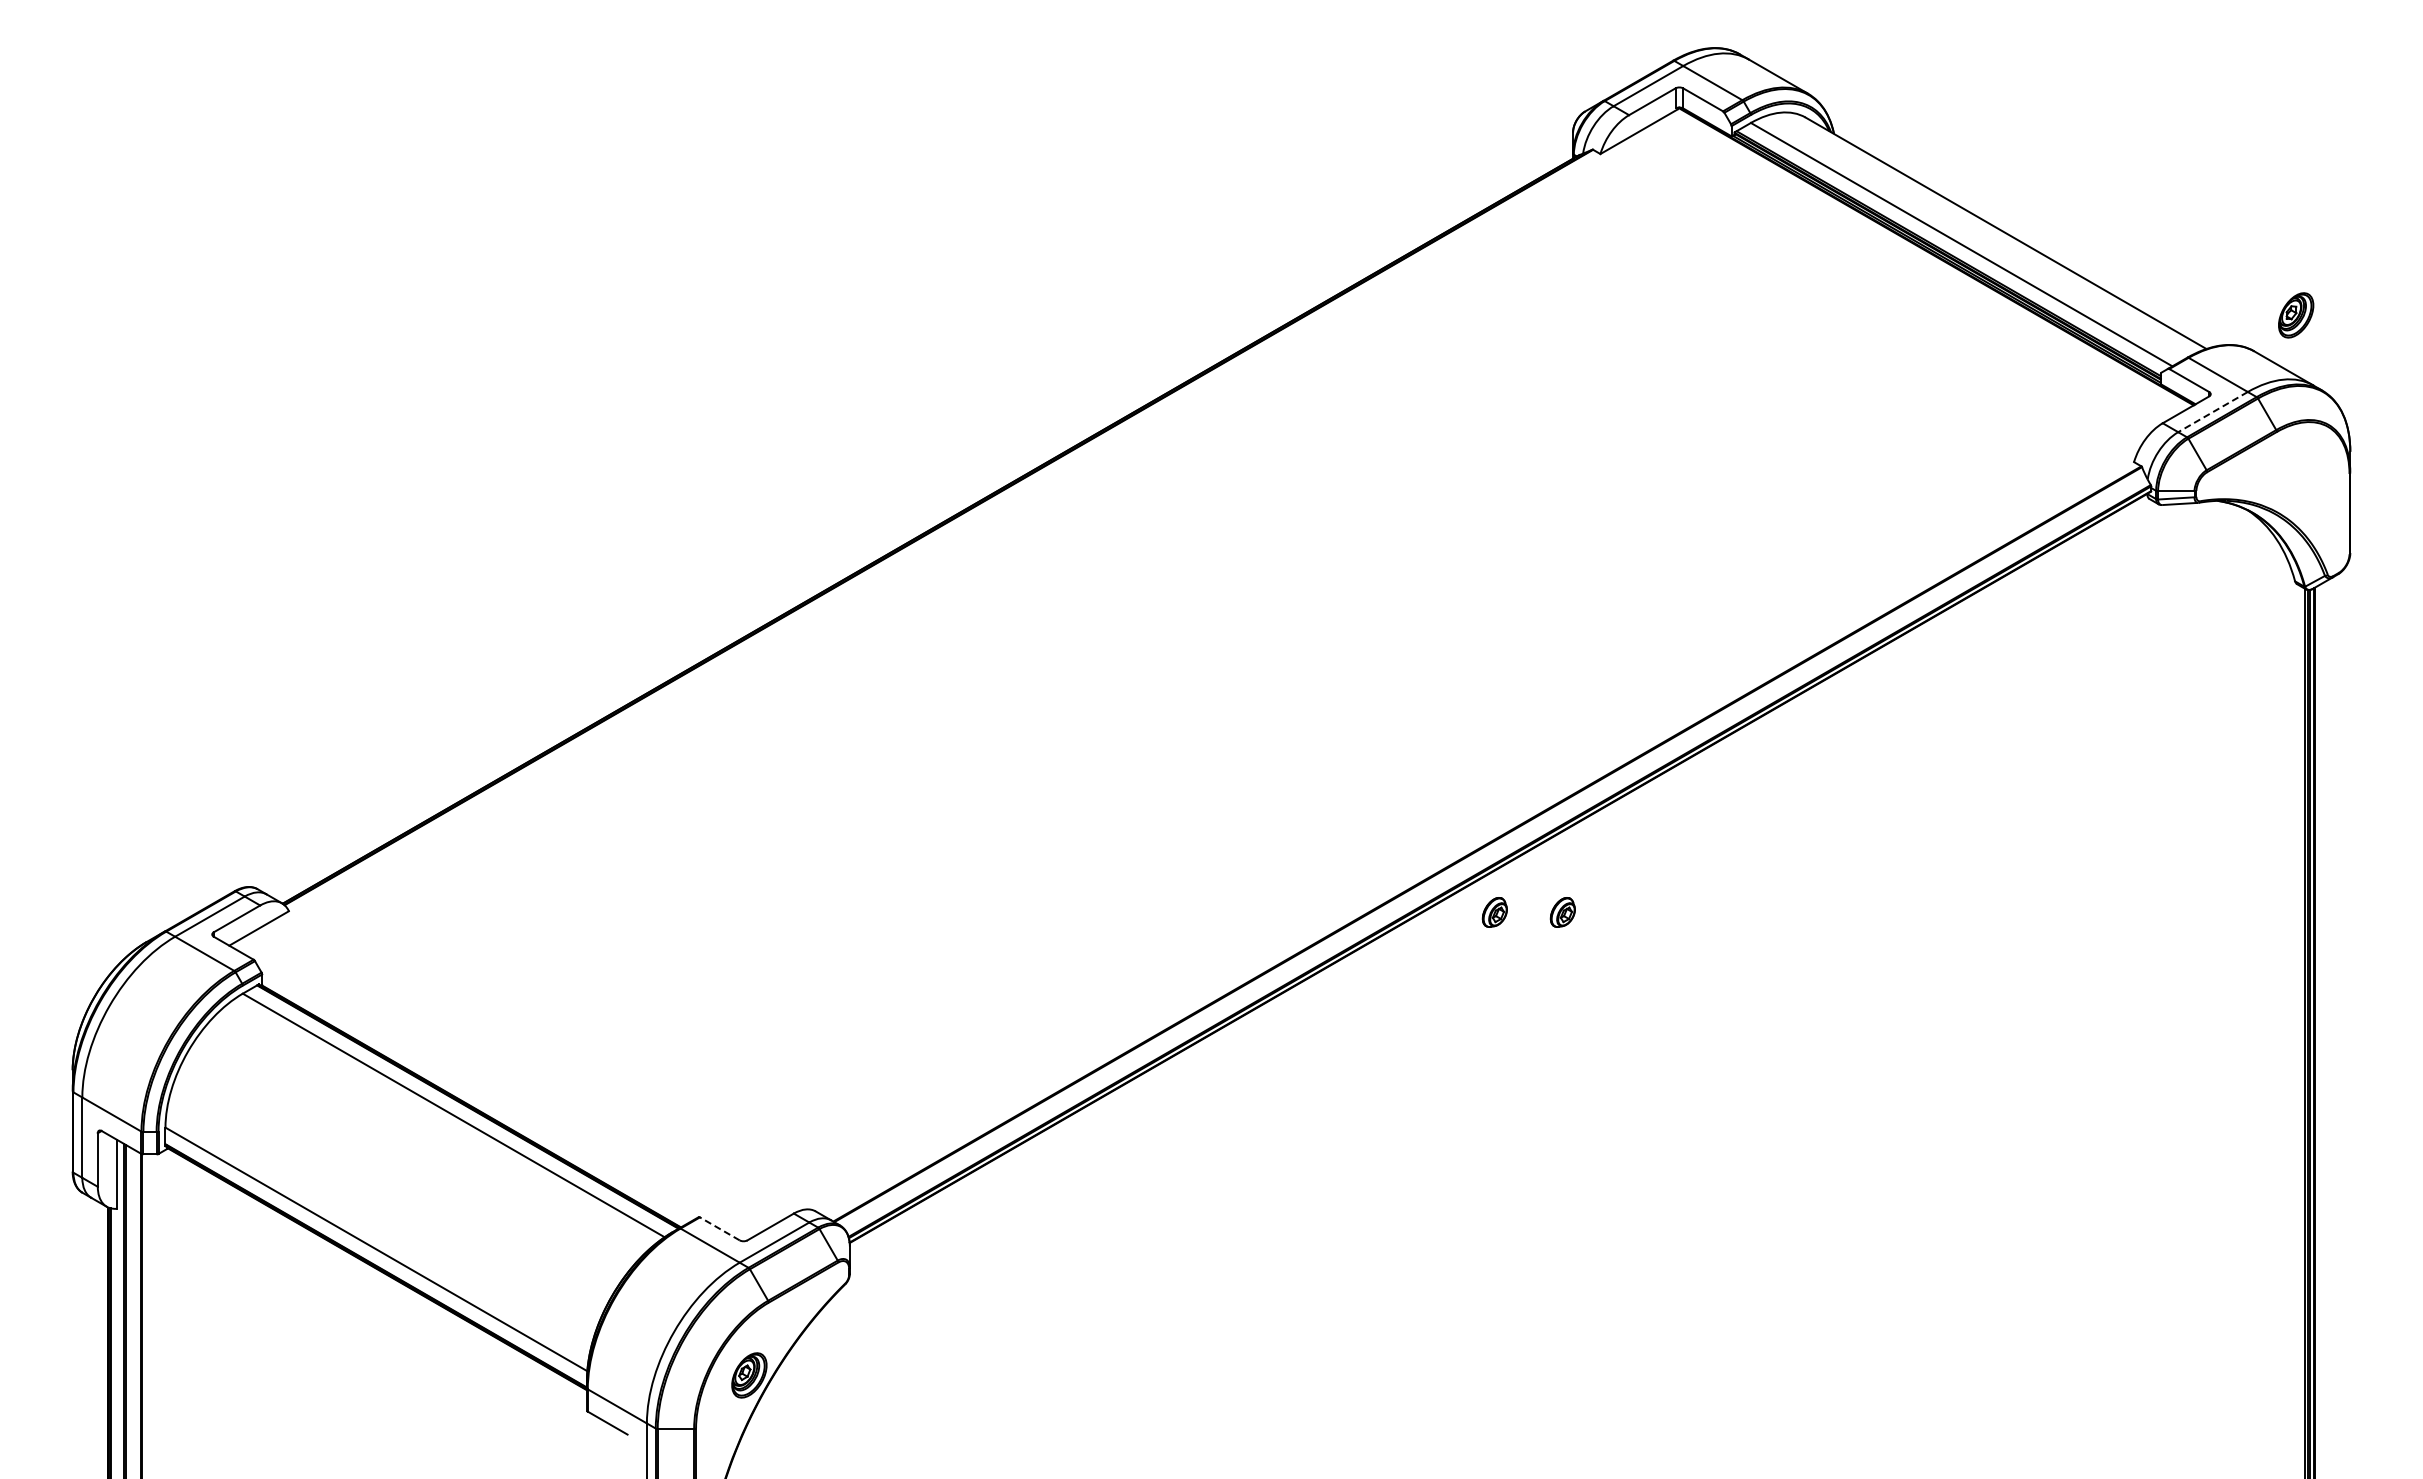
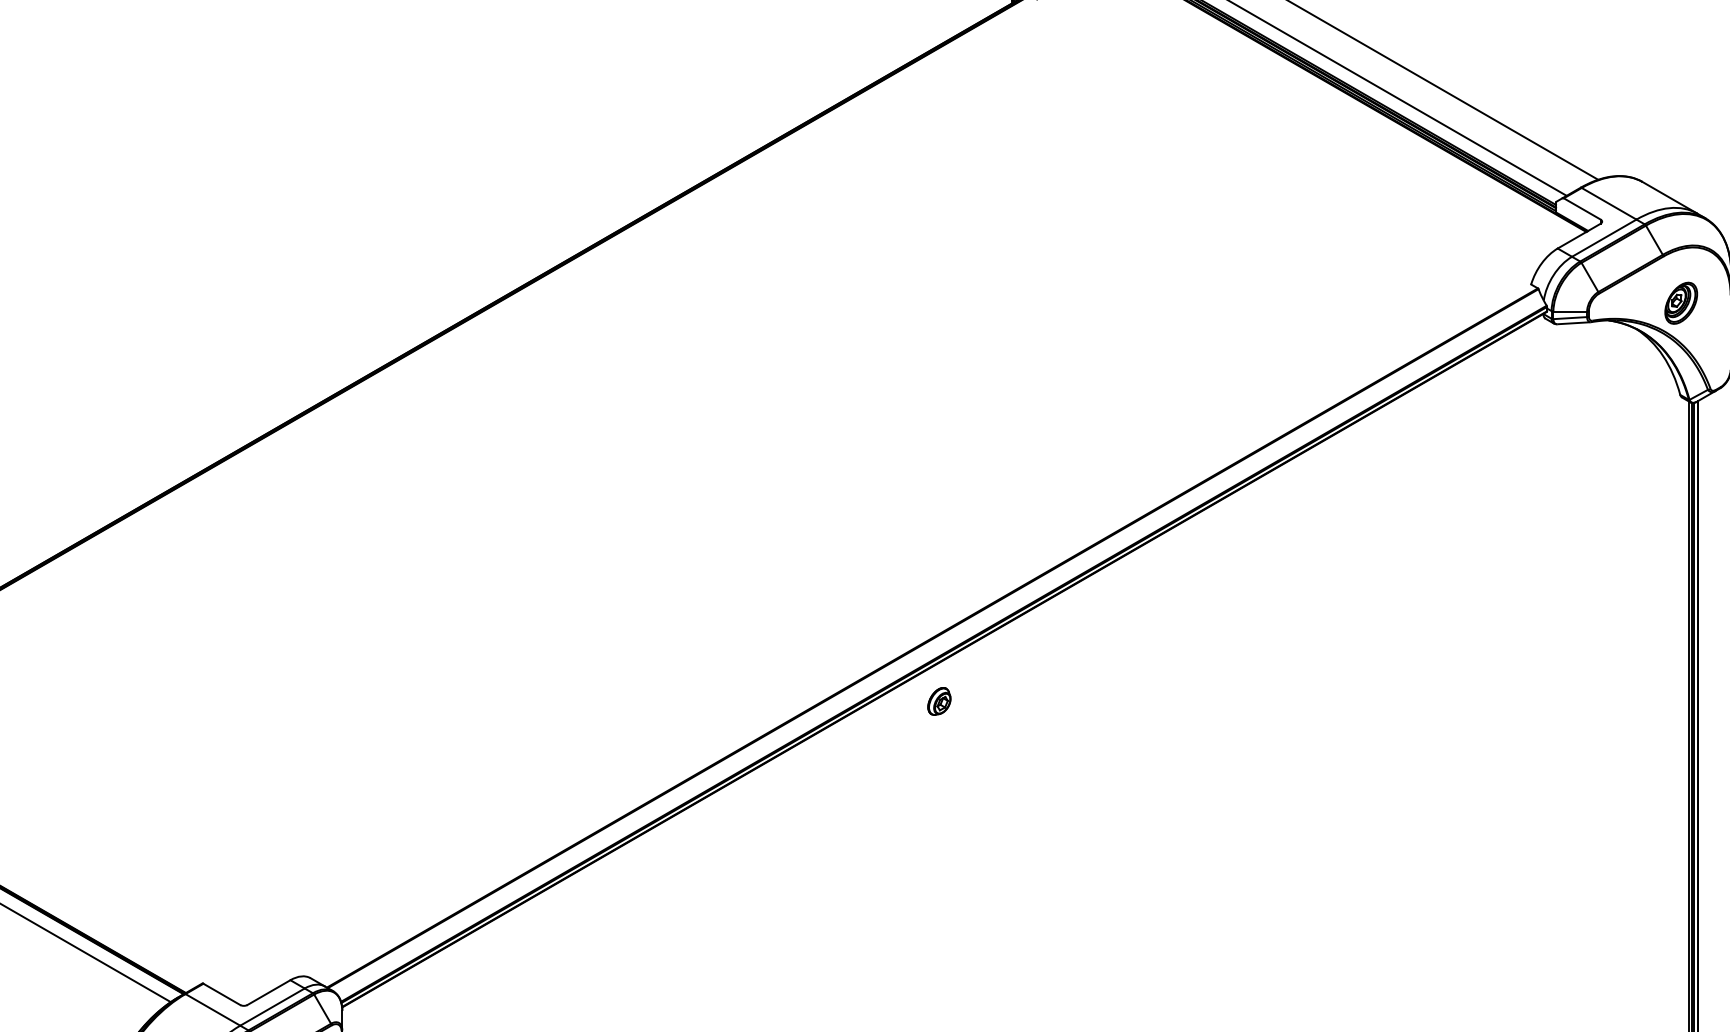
part: (2296, 315) -> (1681, 303), moved
line: (2212, 412) -> (1603, 238), dashed -> solid
part: (1562, 912) -> (1002, 701), removed
line: (719, 1228) -> (221, 994), dashed -> solid

